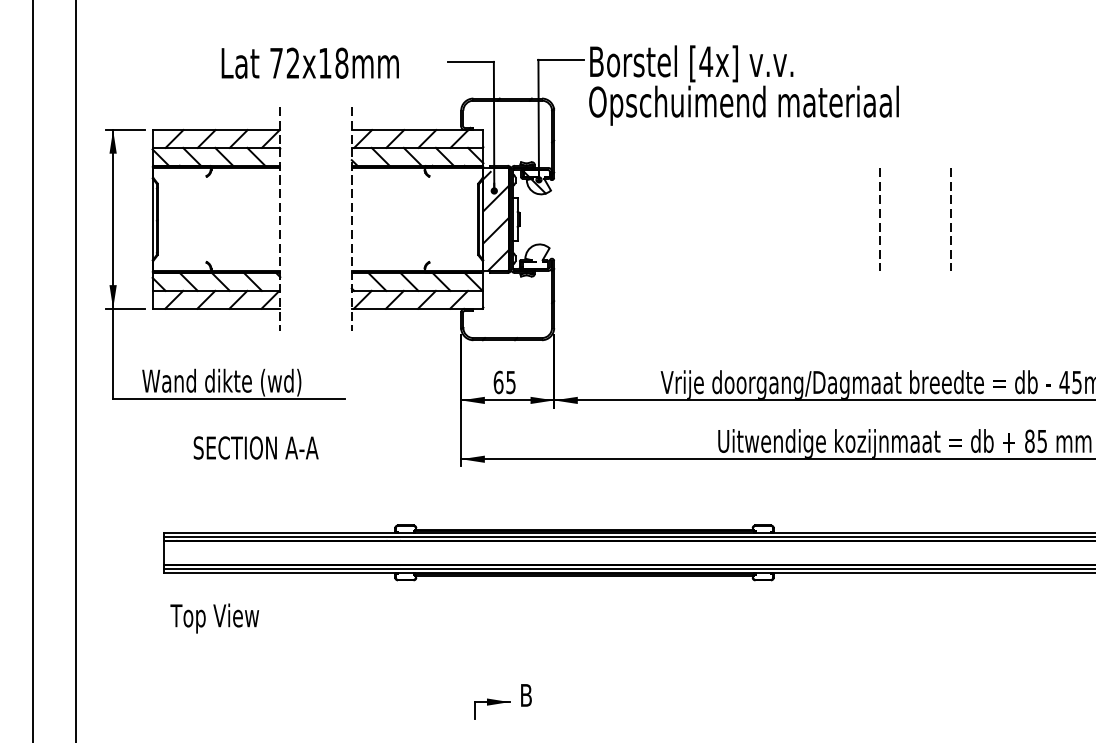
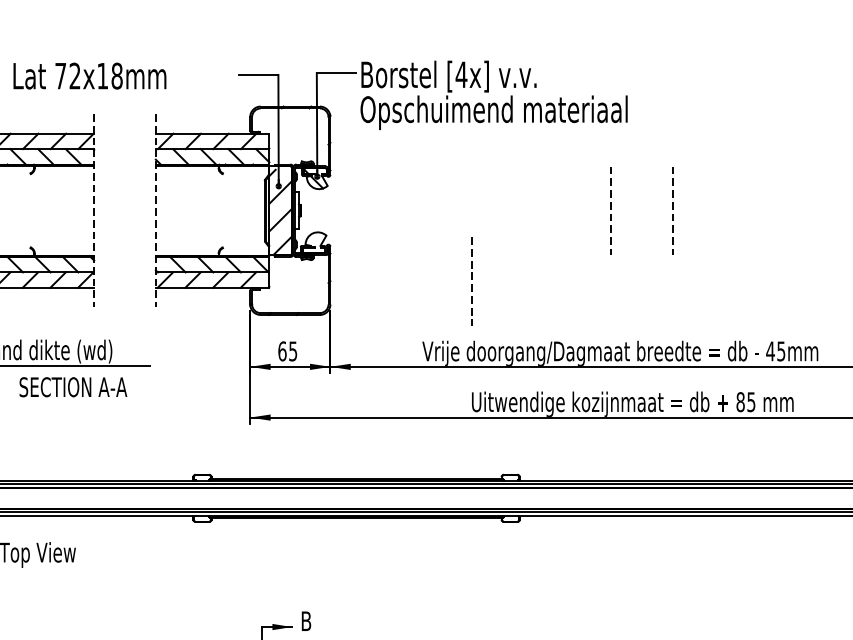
text: (309, 62) -> (89, 75), moved
line: (718, 299) -> (472, 279), added
text: (255, 447) -> (72, 386), moved

